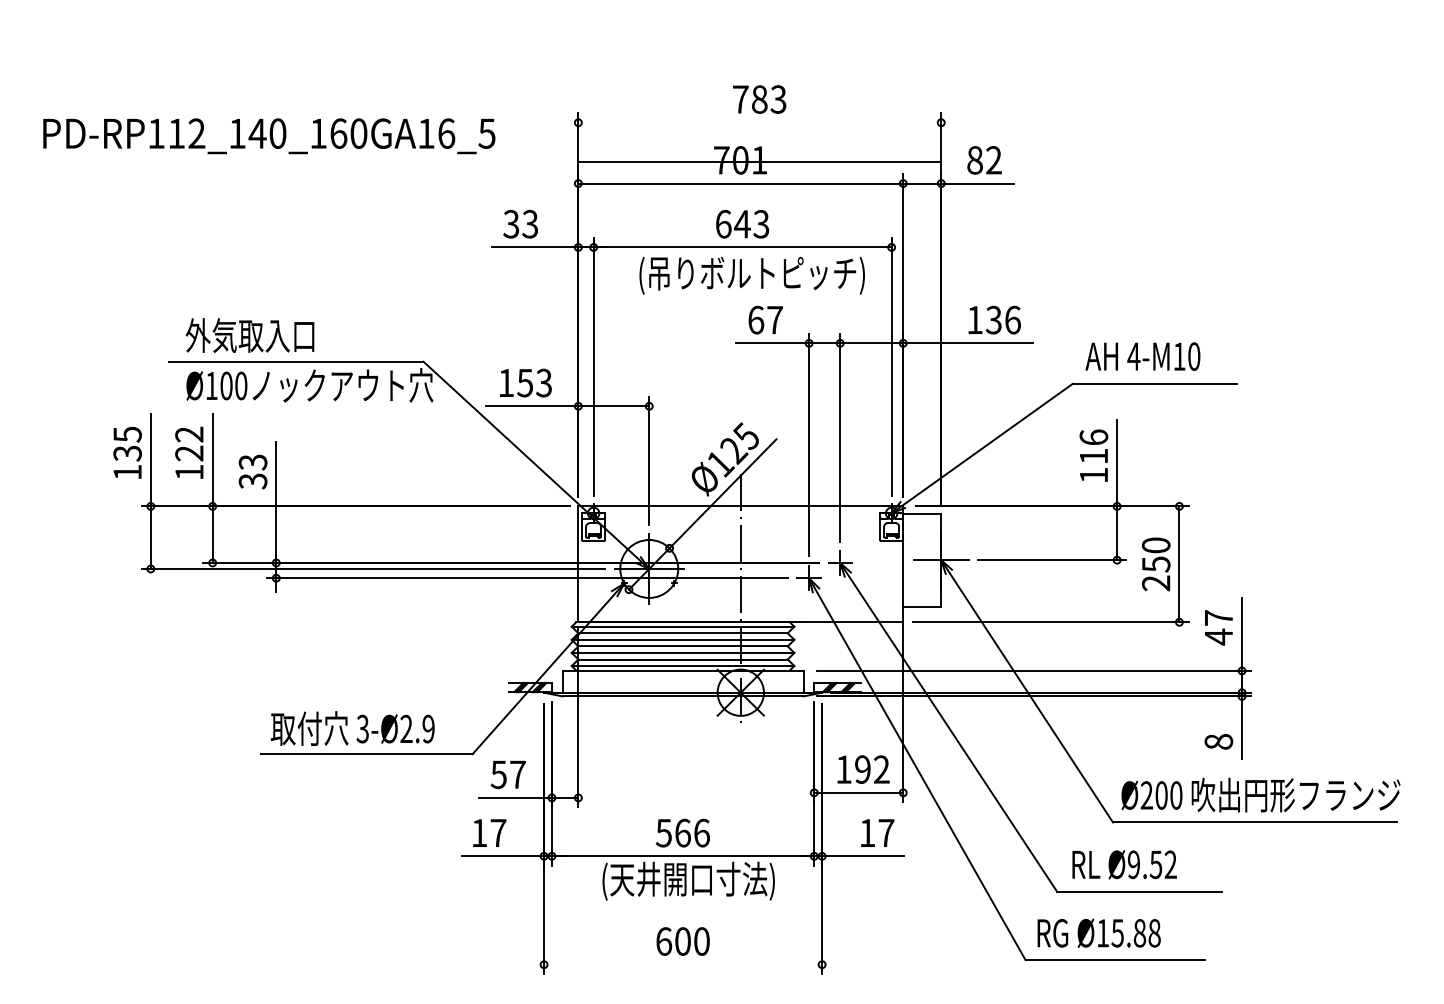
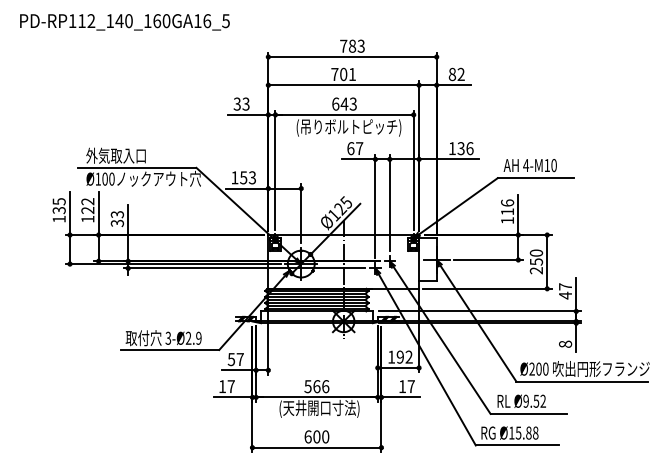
text: (268, 136) -> (124, 22), moved
line: (759, 162) -> (352, 57), moved
line: (682, 964) -> (316, 447), added

